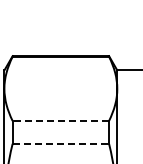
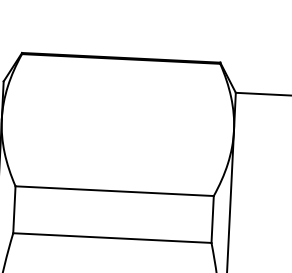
line: (60, 120) -> (113, 190), dashed -> solid
line: (61, 143) -> (113, 237), dashed -> solid

